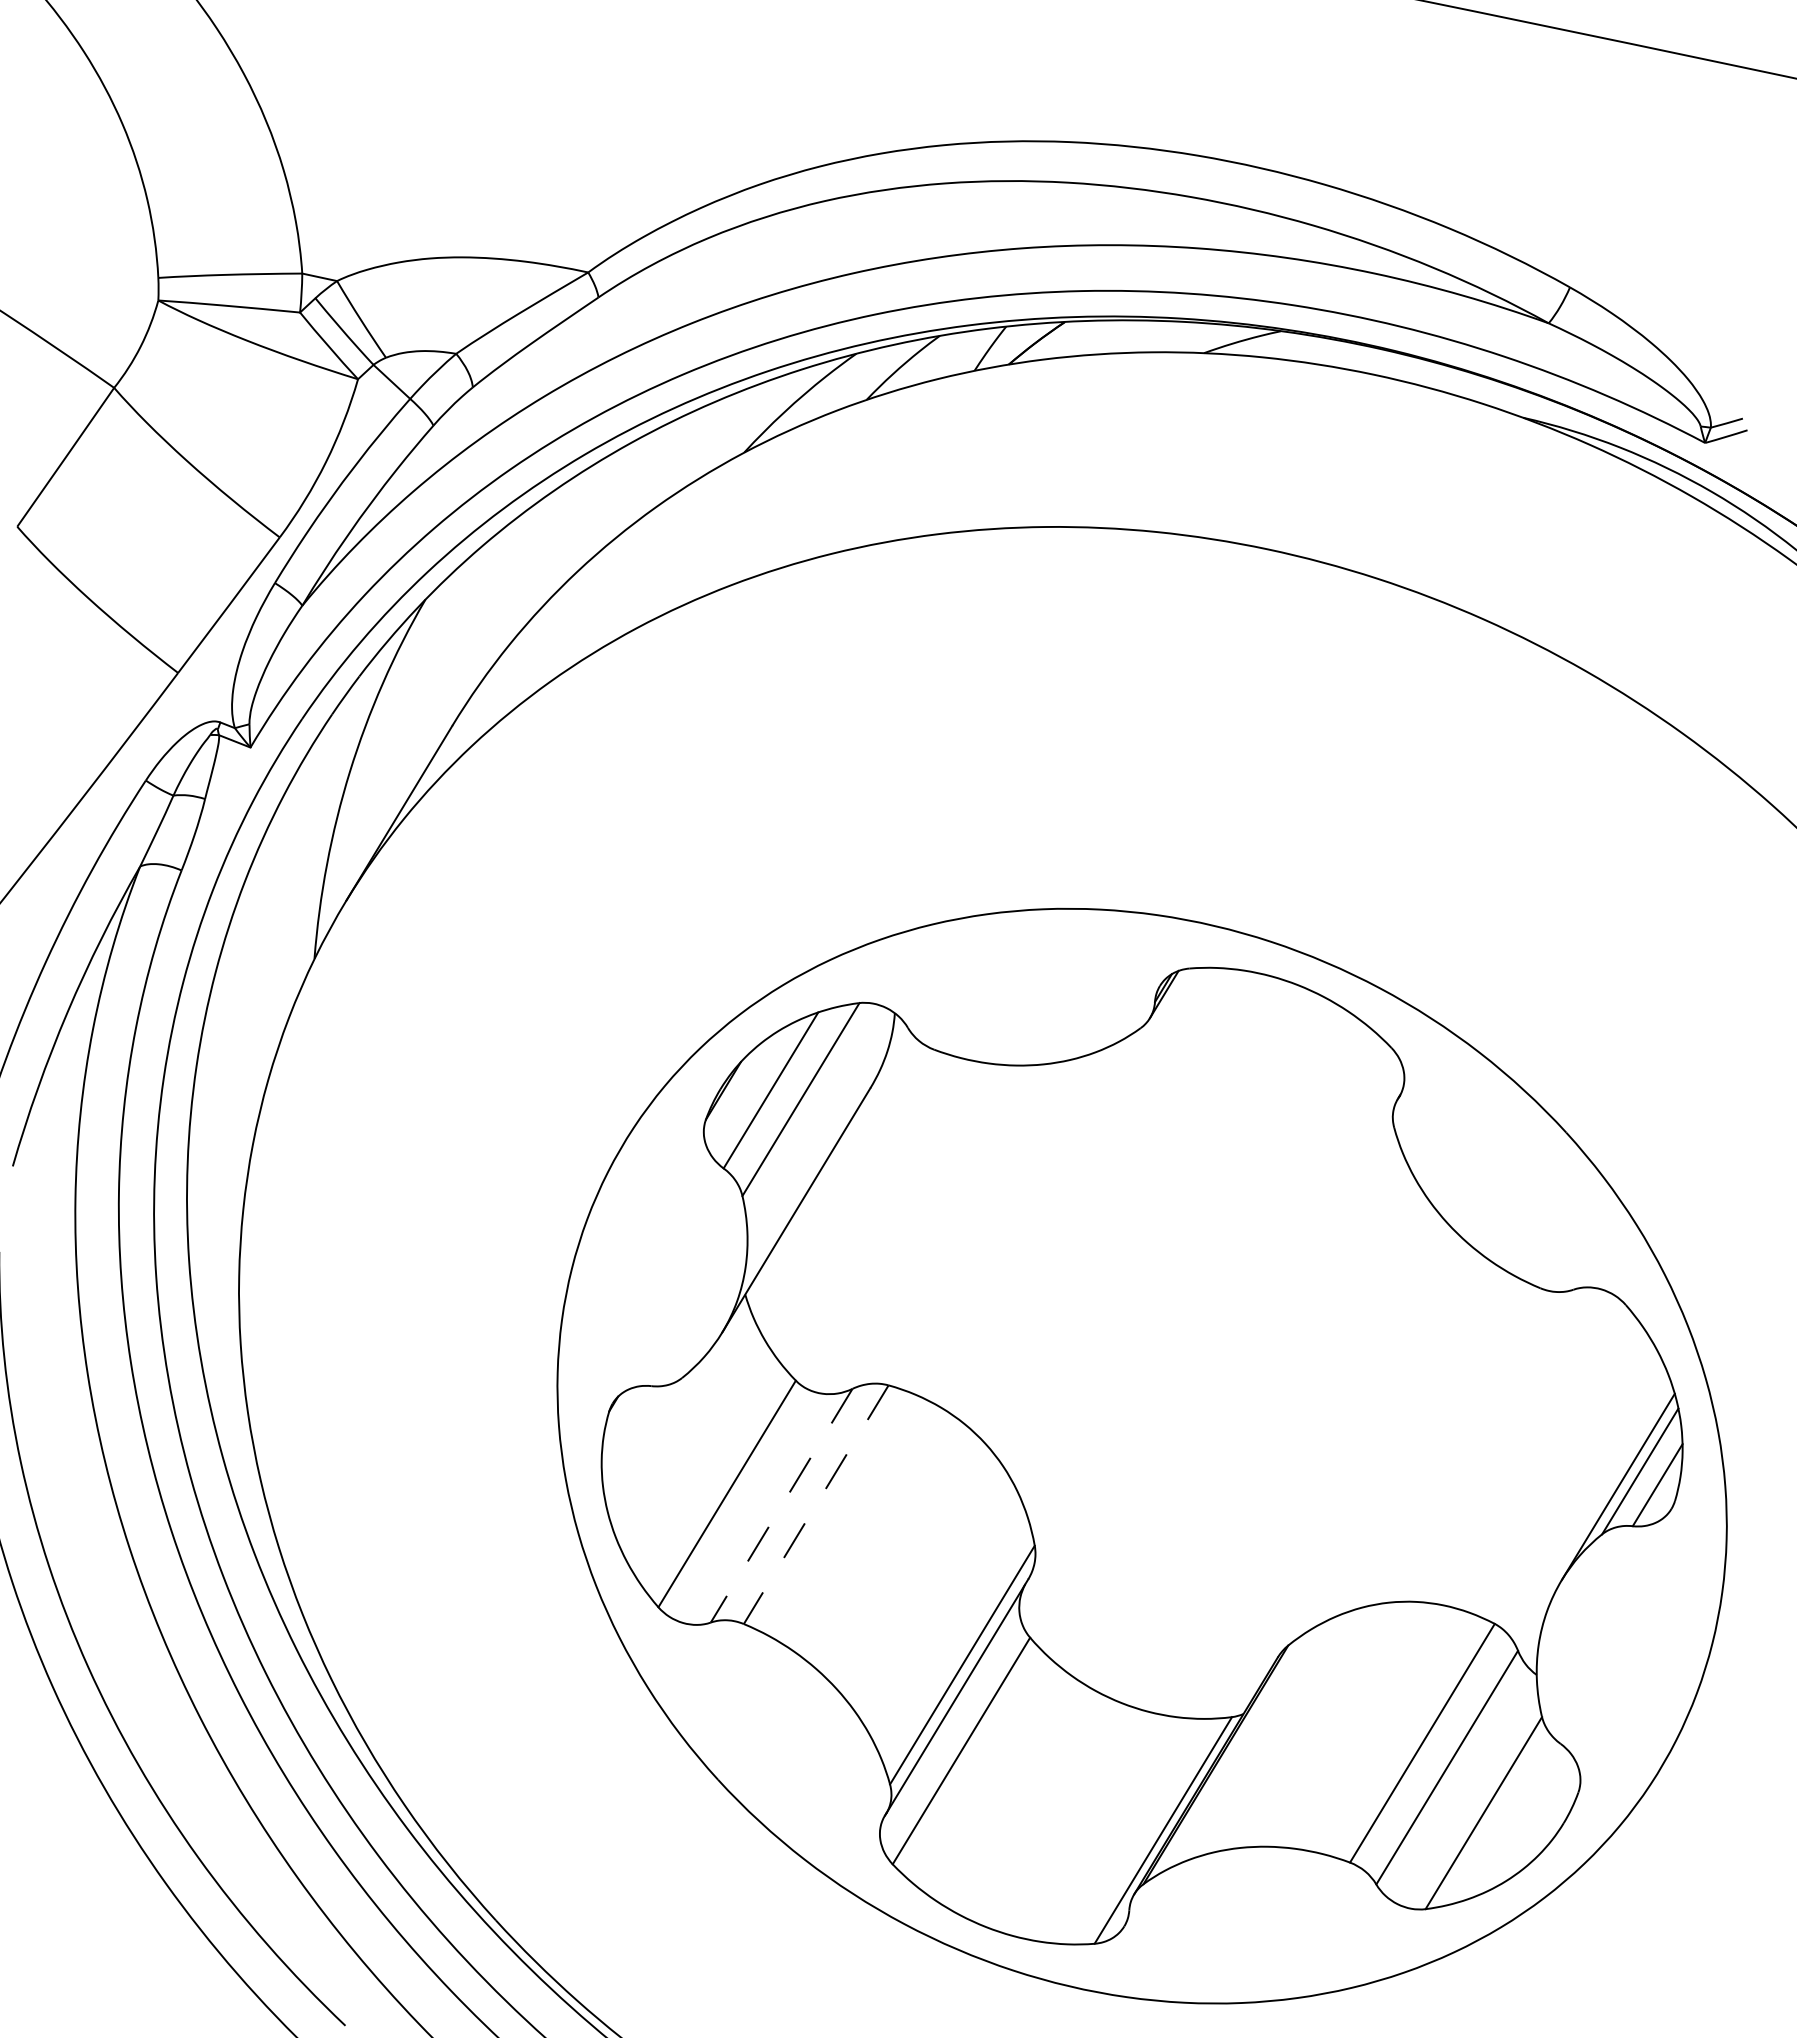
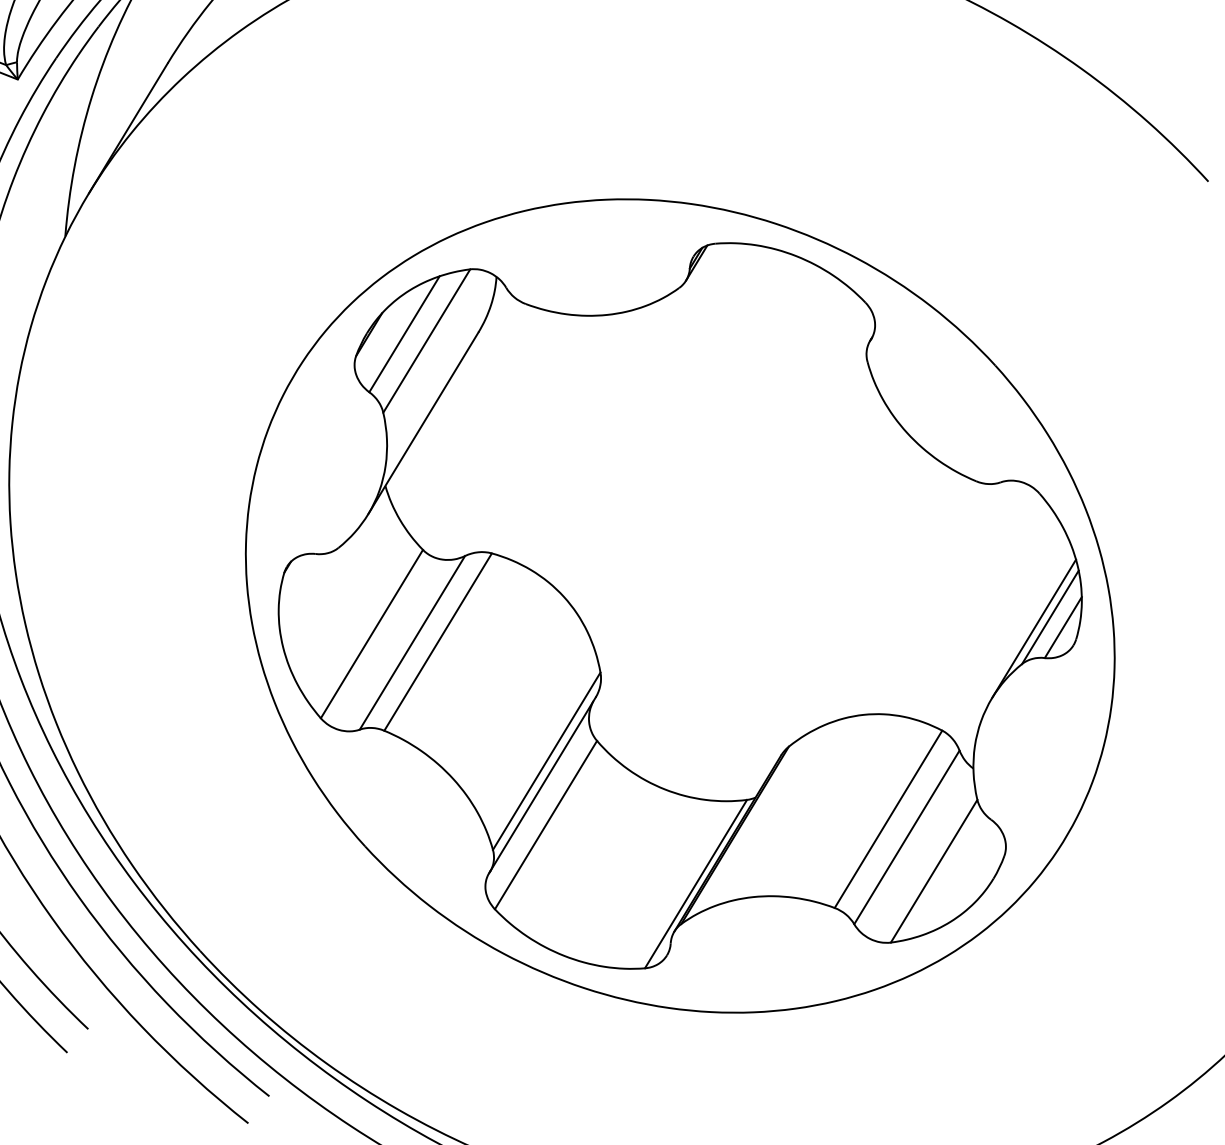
line: (816, 1504) -> (438, 641), dashed -> solid
line: (781, 1505) -> (412, 642), dashed -> solid

